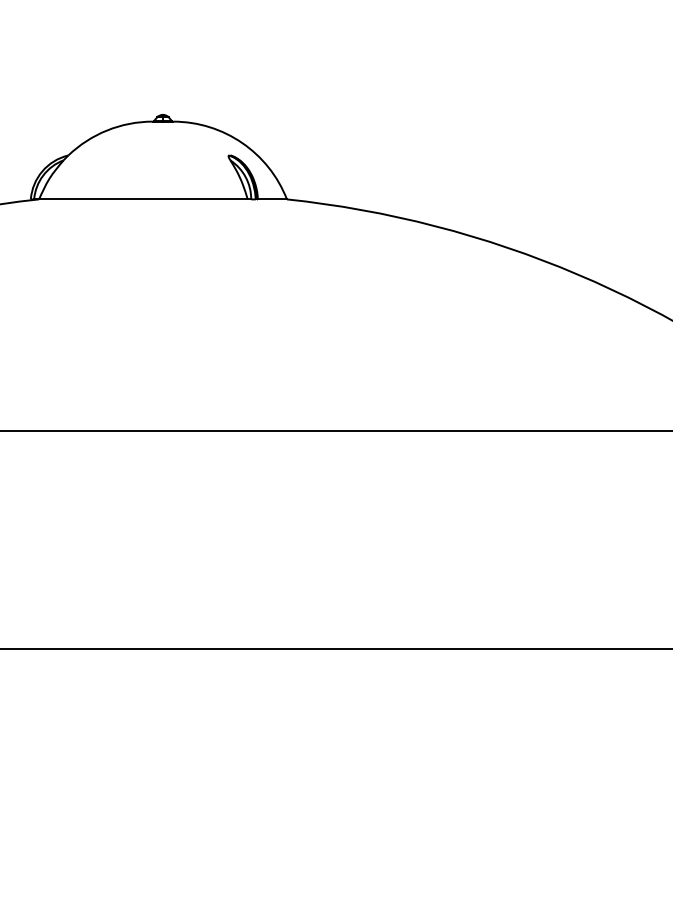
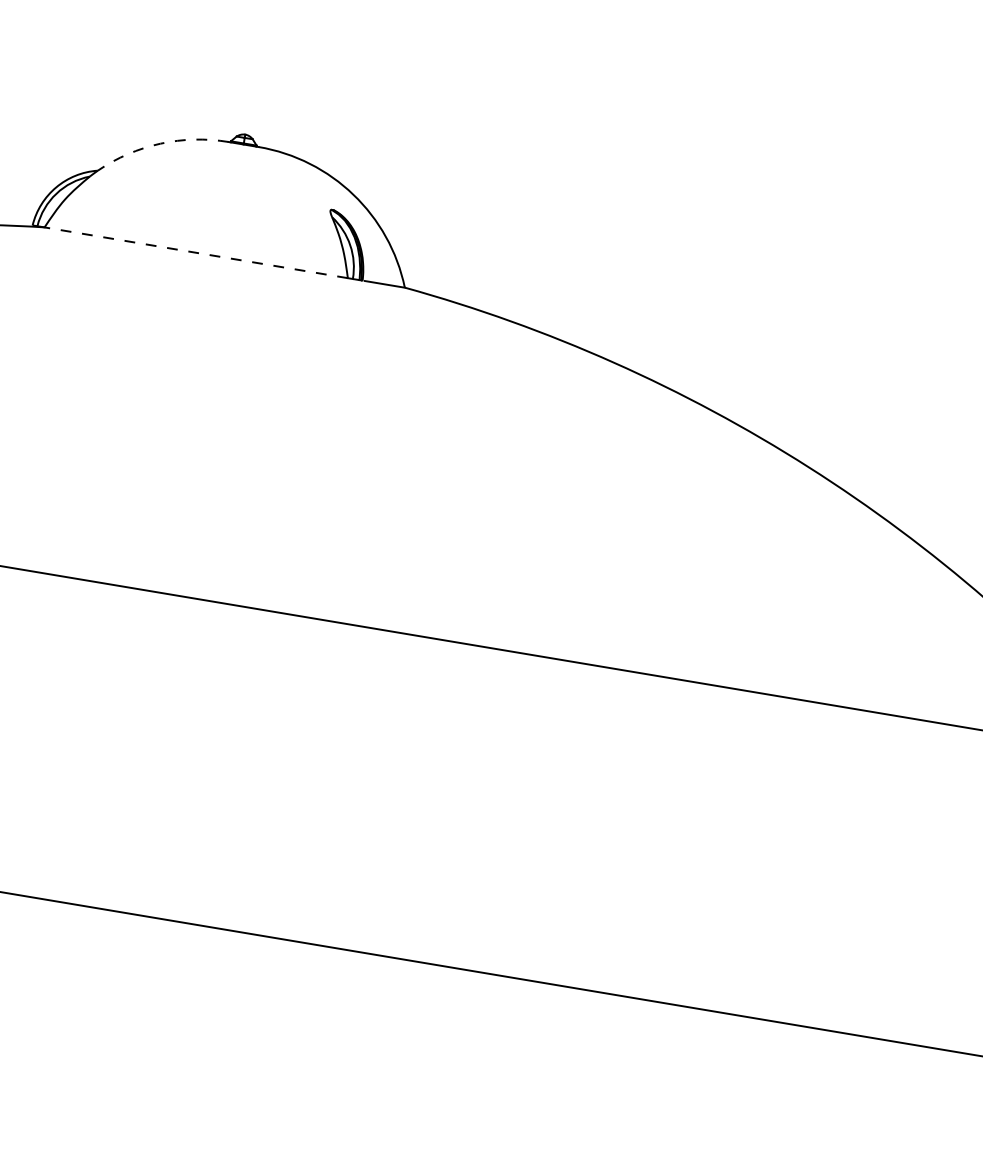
arc: (107, 130) -> (160, 143), solid -> dashed
line: (142, 199) -> (194, 252), solid -> dashed

